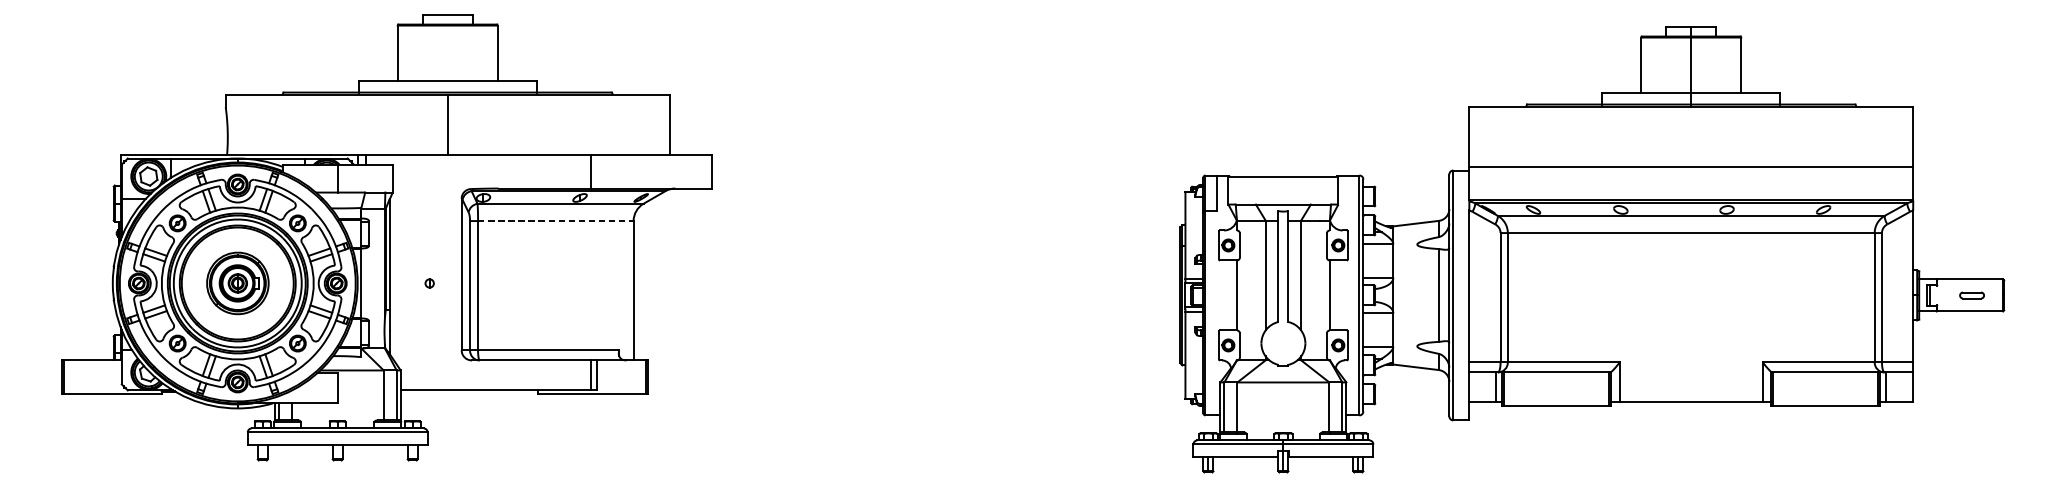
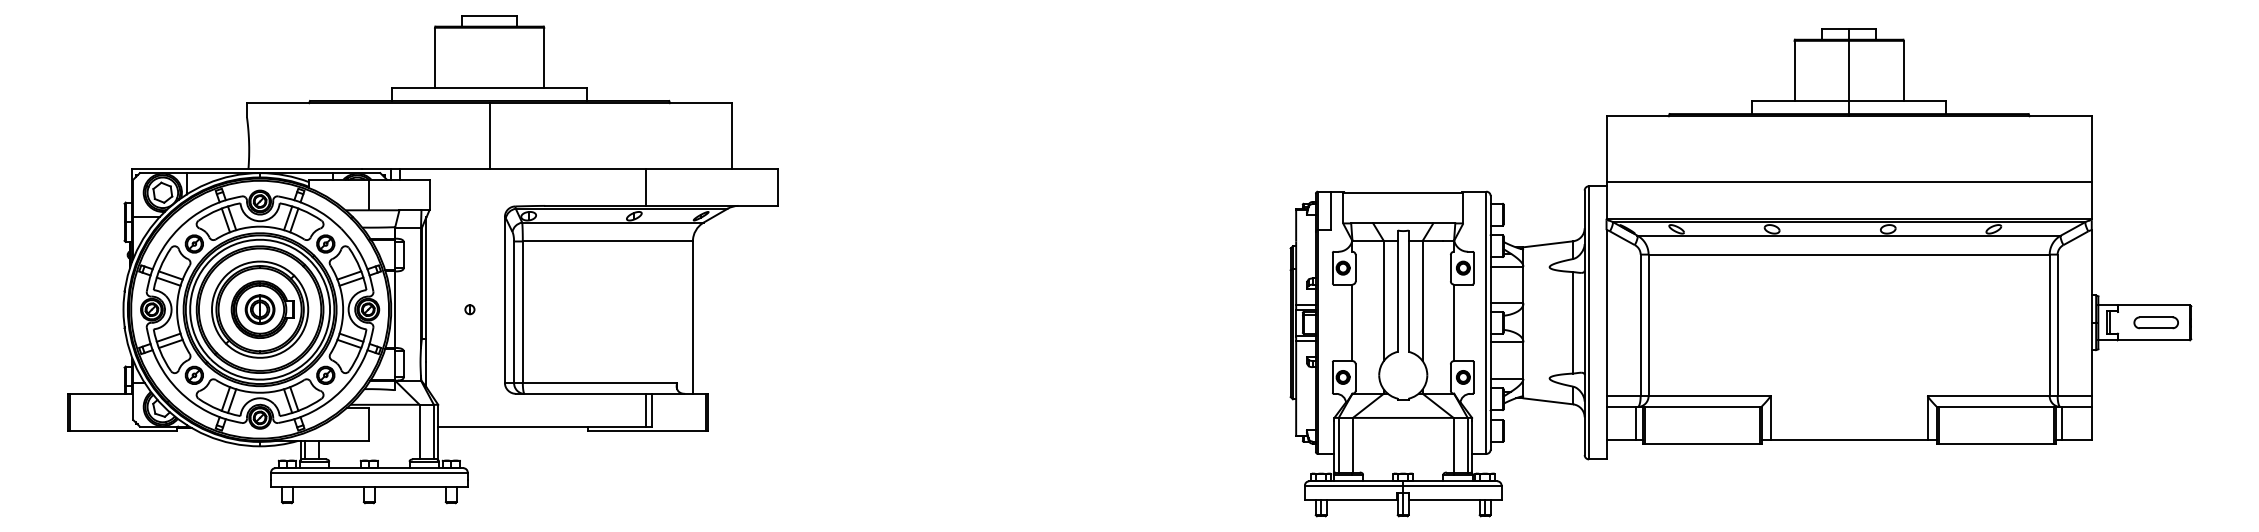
line: (556, 221) -> (608, 241), dashed -> solid
part: (238, 283) -> (260, 309), size x1.43
part: (1971, 295) -> (2155, 322), size x1.67

